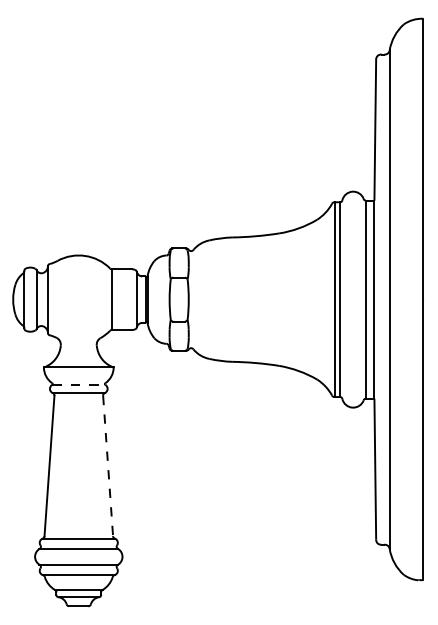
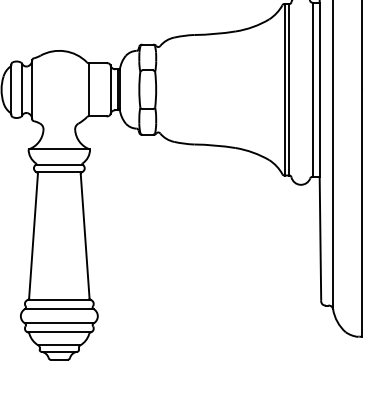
line: (78, 384) -> (59, 164), dashed -> solid
line: (108, 466) -> (85, 236), dashed -> solid

